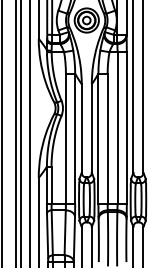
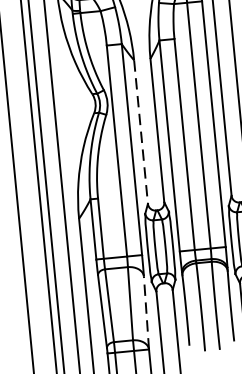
line: (81, 129) -> (140, 133), solid -> dashed
line: (74, 239) -> (146, 312), solid -> dashed

